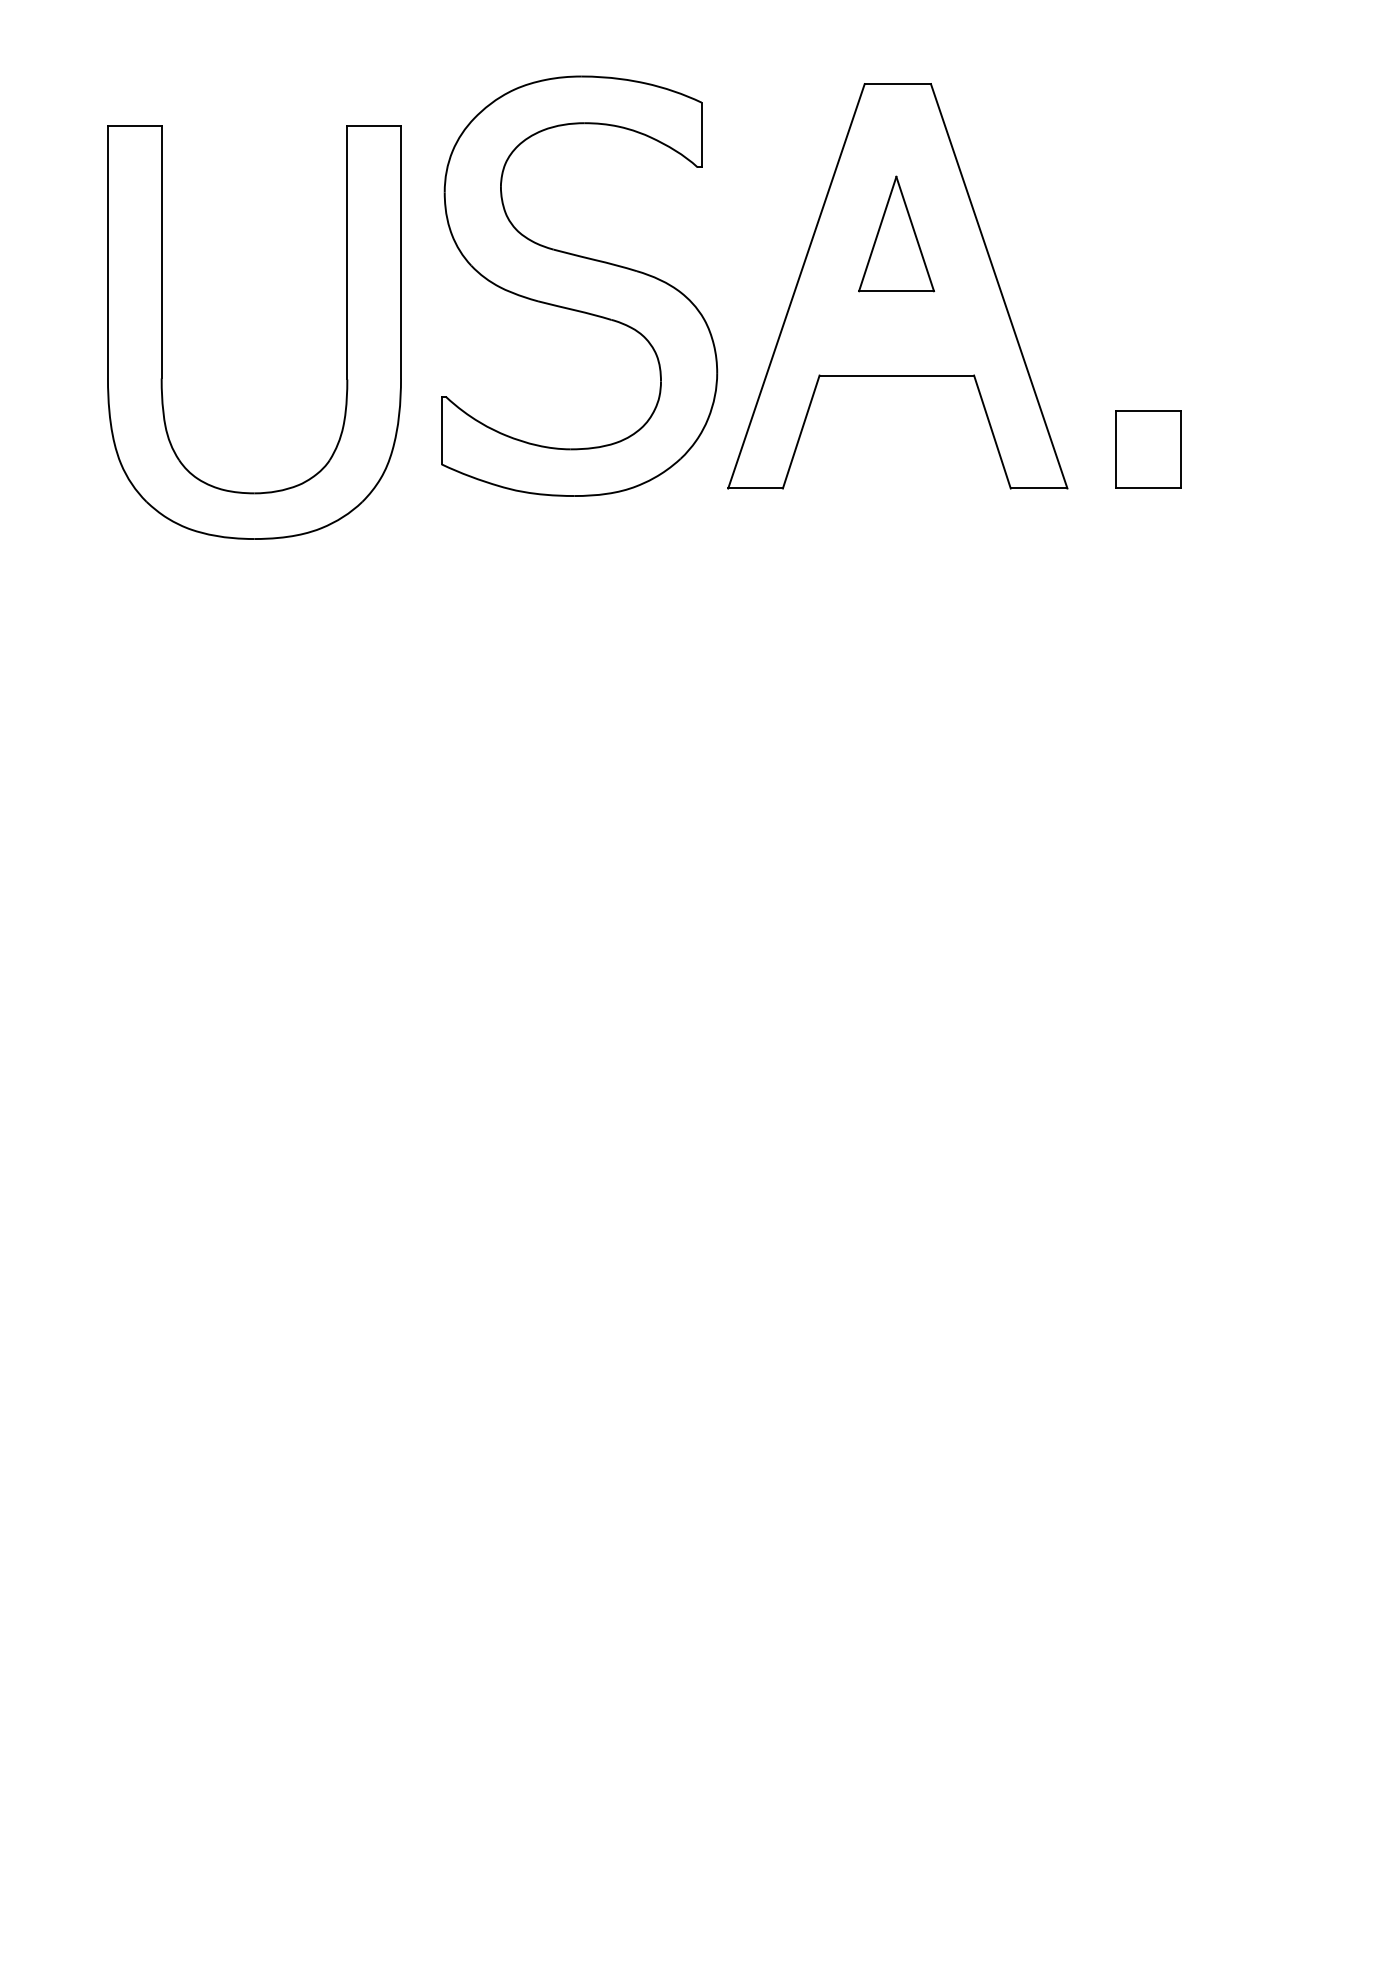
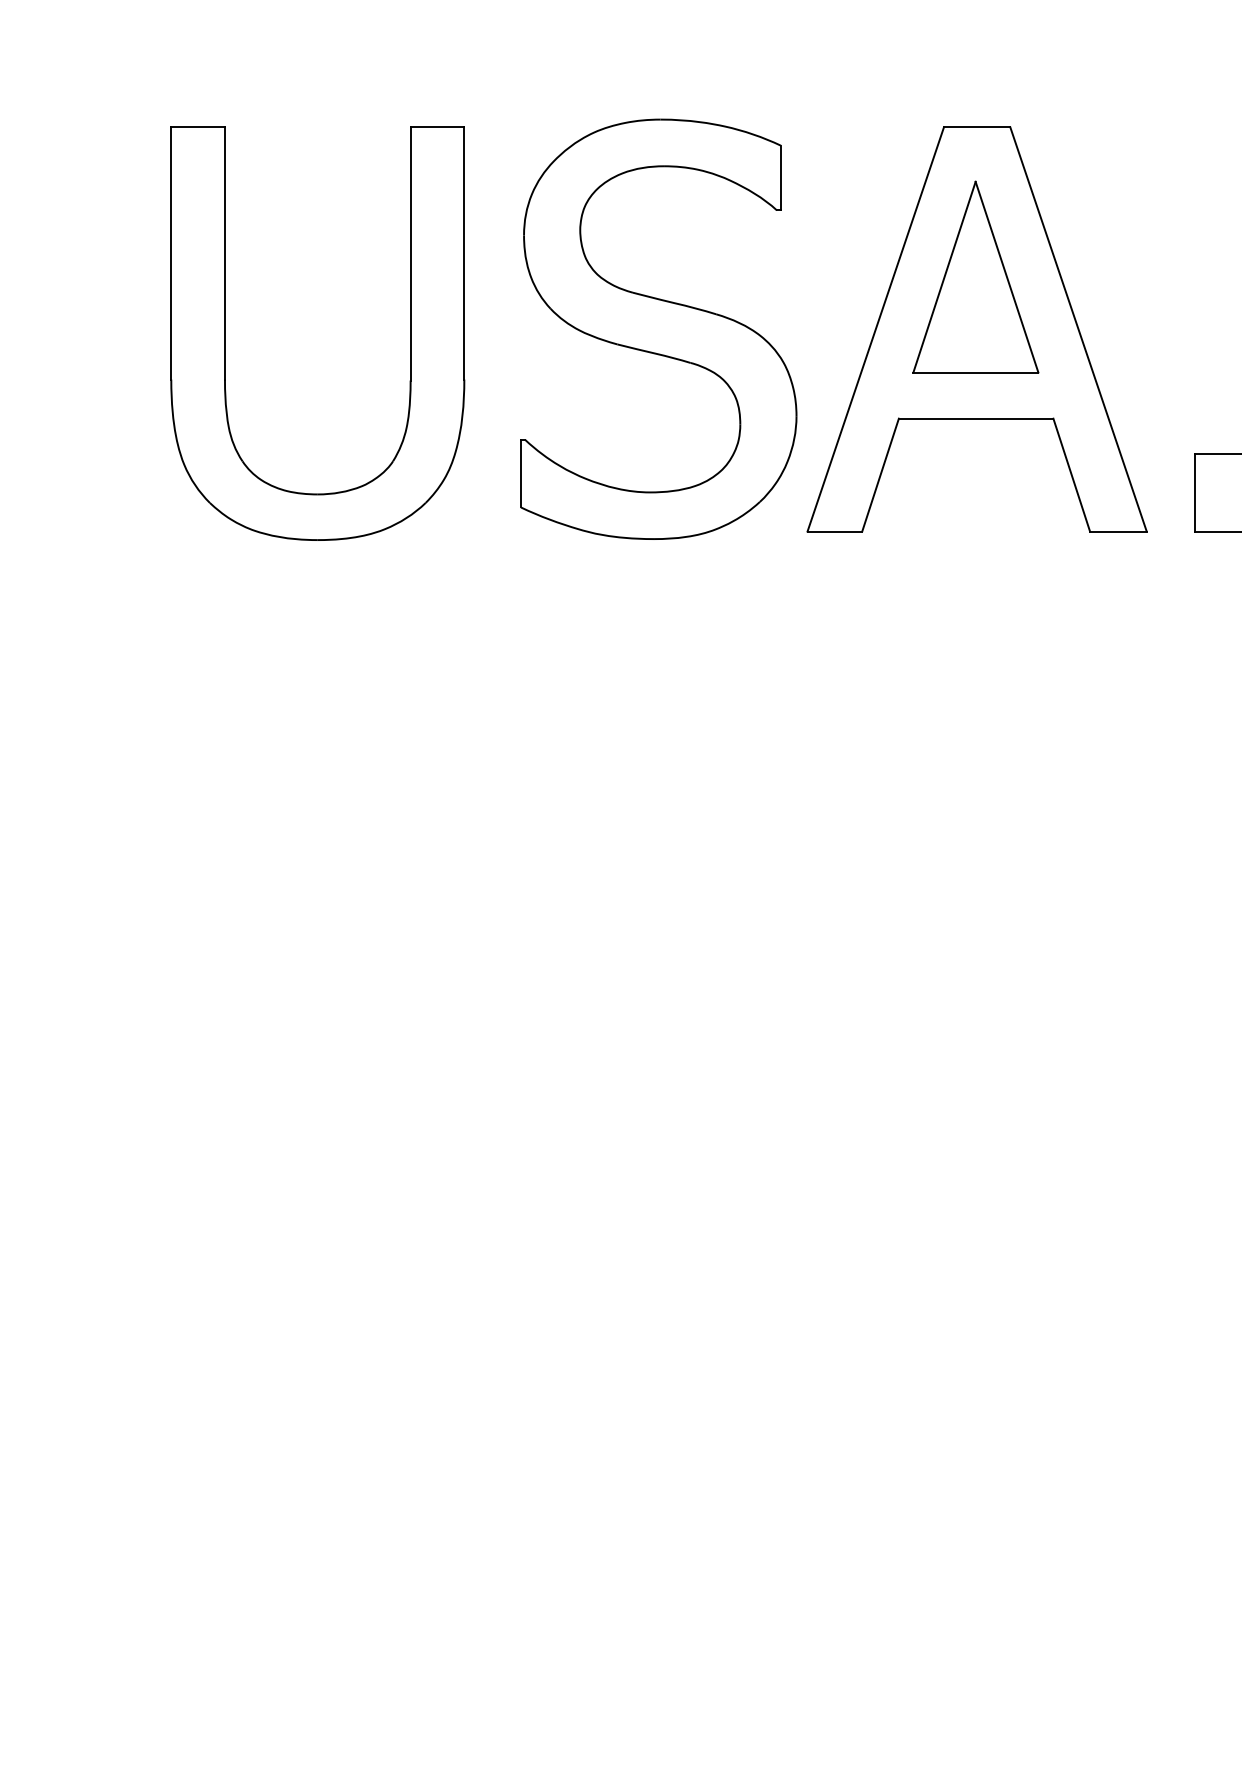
part: (896, 233) -> (975, 276), size x1.67
part: (162, 332) -> (225, 333), moved

